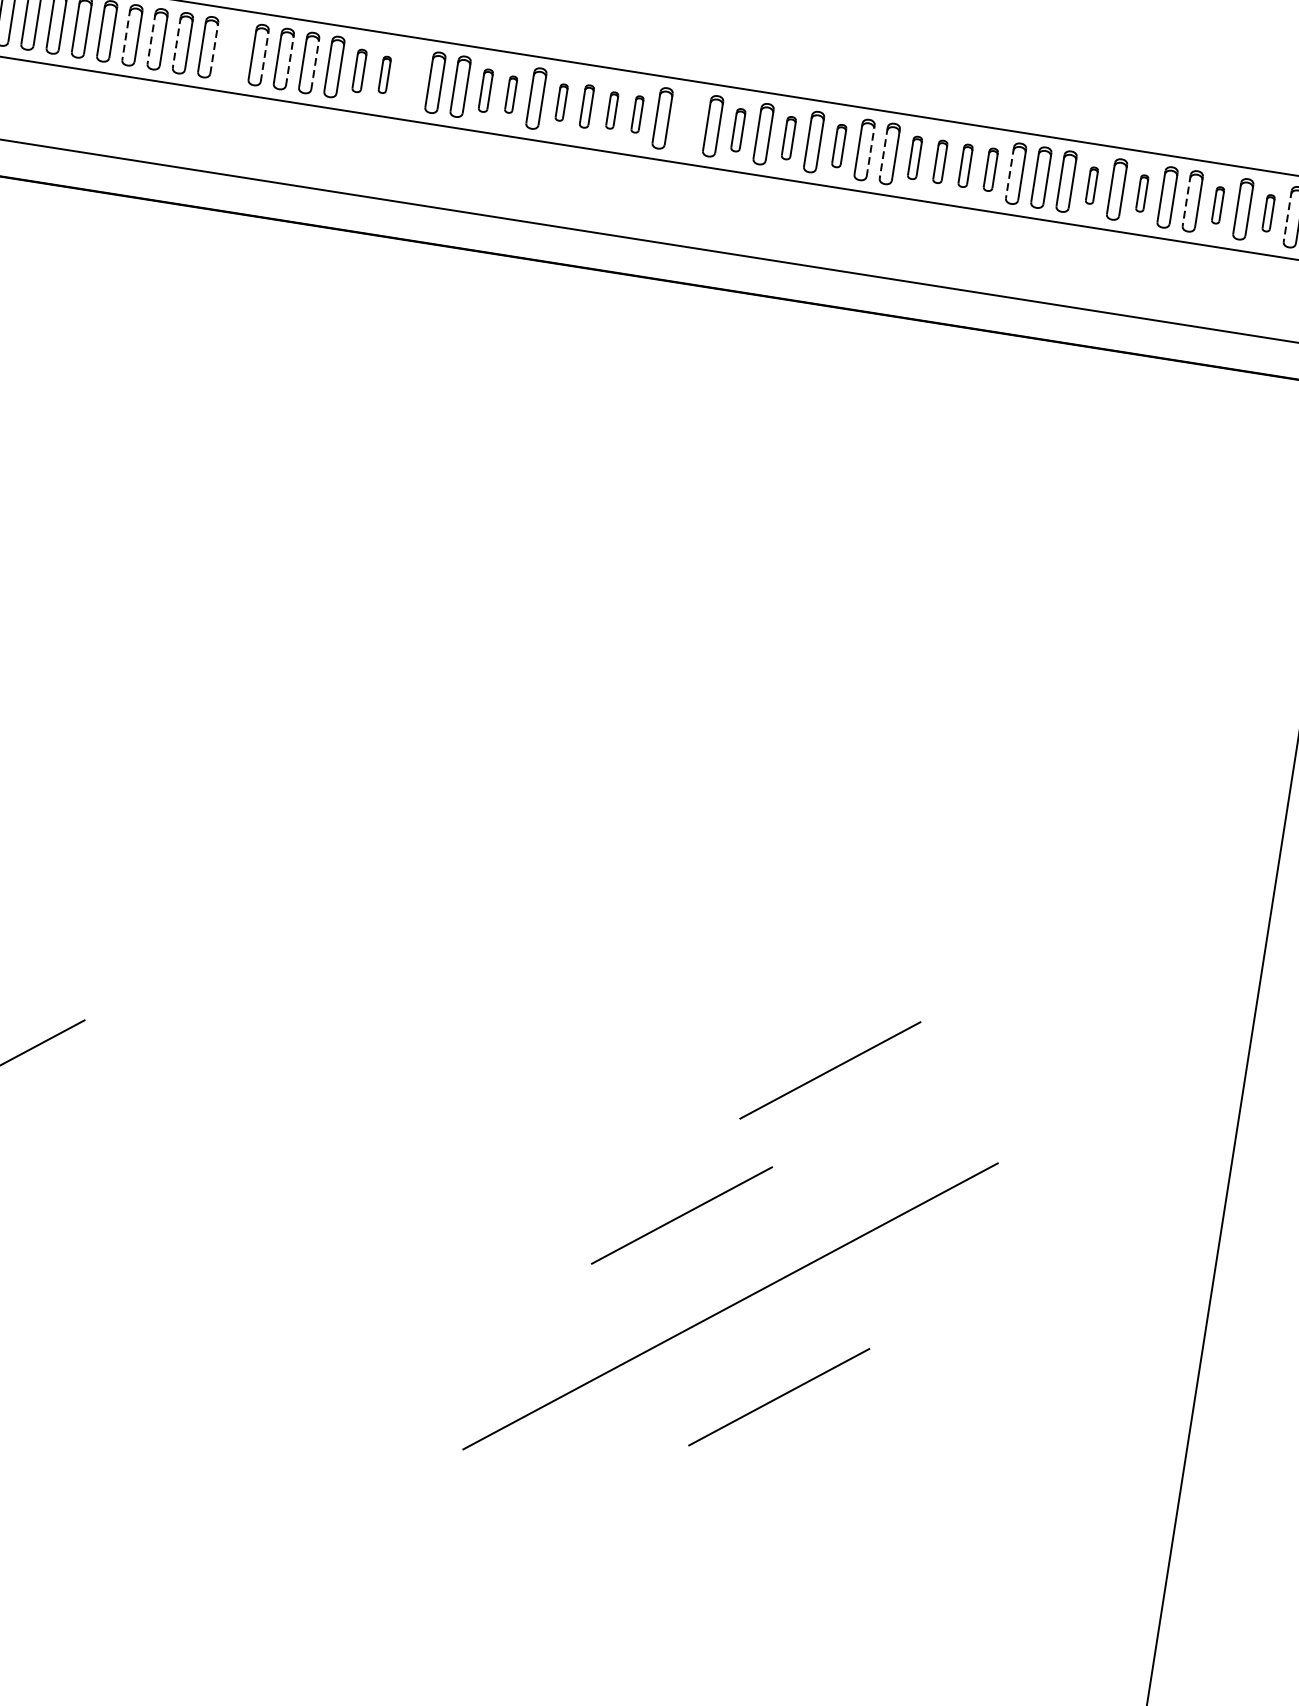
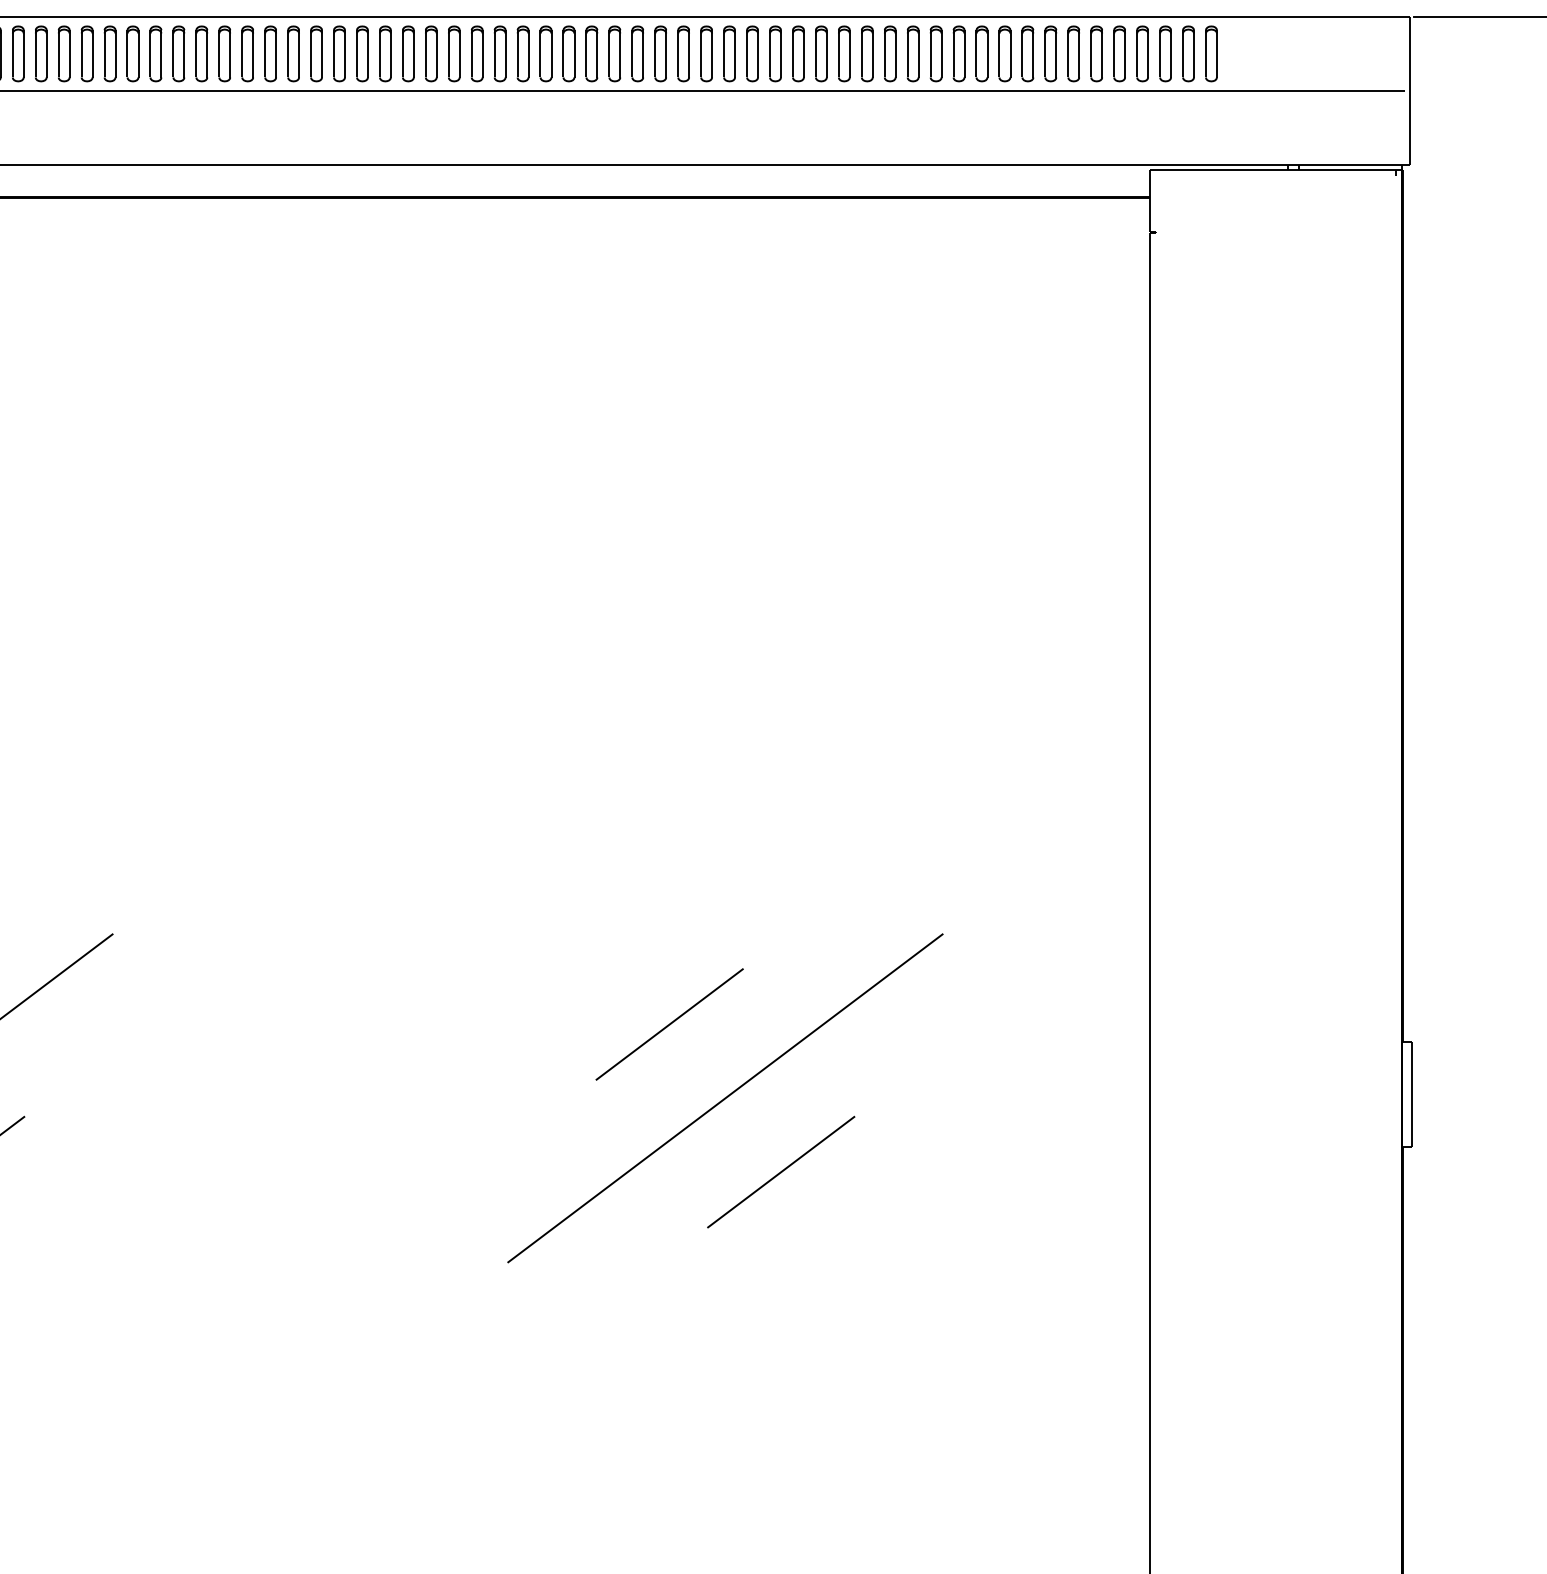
line: (126, 33) -> (12, 53), dashed -> solid
line: (151, 37) -> (35, 53), dashed -> solid
line: (176, 41) -> (58, 53), dashed -> solid
line: (214, 47) -> (92, 53), dashed -> solid
part: (232, 50) -> (109, 53), added
line: (264, 55) -> (138, 53), dashed -> solid
line: (290, 59) -> (161, 53), dashed -> solid
line: (315, 63) -> (184, 53), dashed -> solid
part: (359, 70) -> (224, 53), size x1.43
part: (384, 74) -> (247, 53), size x1.67
part: (410, 78) -> (270, 53), added
part: (485, 90) -> (339, 53), size x1.43
part: (511, 94) -> (362, 53), size x1.67
part: (561, 102) -> (408, 53), size x1.67
part: (587, 106) -> (431, 53), size x1.43
part: (612, 110) -> (454, 53), size x1.67
part: (637, 114) -> (477, 53), size x1.67
part: (687, 121) -> (522, 53), added
part: (737, 129) -> (568, 53), size x1.43
part: (788, 137) -> (614, 53), size x1.43
part: (839, 145) -> (660, 53), size x1.43
line: (871, 150) -> (689, 53), dashed -> solid
line: (884, 152) -> (701, 53), dashed -> solid
part: (915, 157) -> (729, 53), size x1.43
part: (940, 161) -> (752, 53), size x1.43
part: (965, 165) -> (775, 53), size x1.43
part: (990, 169) -> (798, 53), size x1.43
line: (1009, 172) -> (815, 53), dashed -> solid
part: (1092, 185) -> (890, 53), size x1.67
part: (1141, 192) -> (935, 53), size x1.67
line: (1186, 200) -> (976, 53), dashed -> solid
part: (1217, 204) -> (1004, 53), size x1.67
part: (1268, 212) -> (1050, 53), size x1.67
line: (1288, 215) -> (1068, 53), dashed -> solid
line: (830, 1069) -> (781, 874), removed

